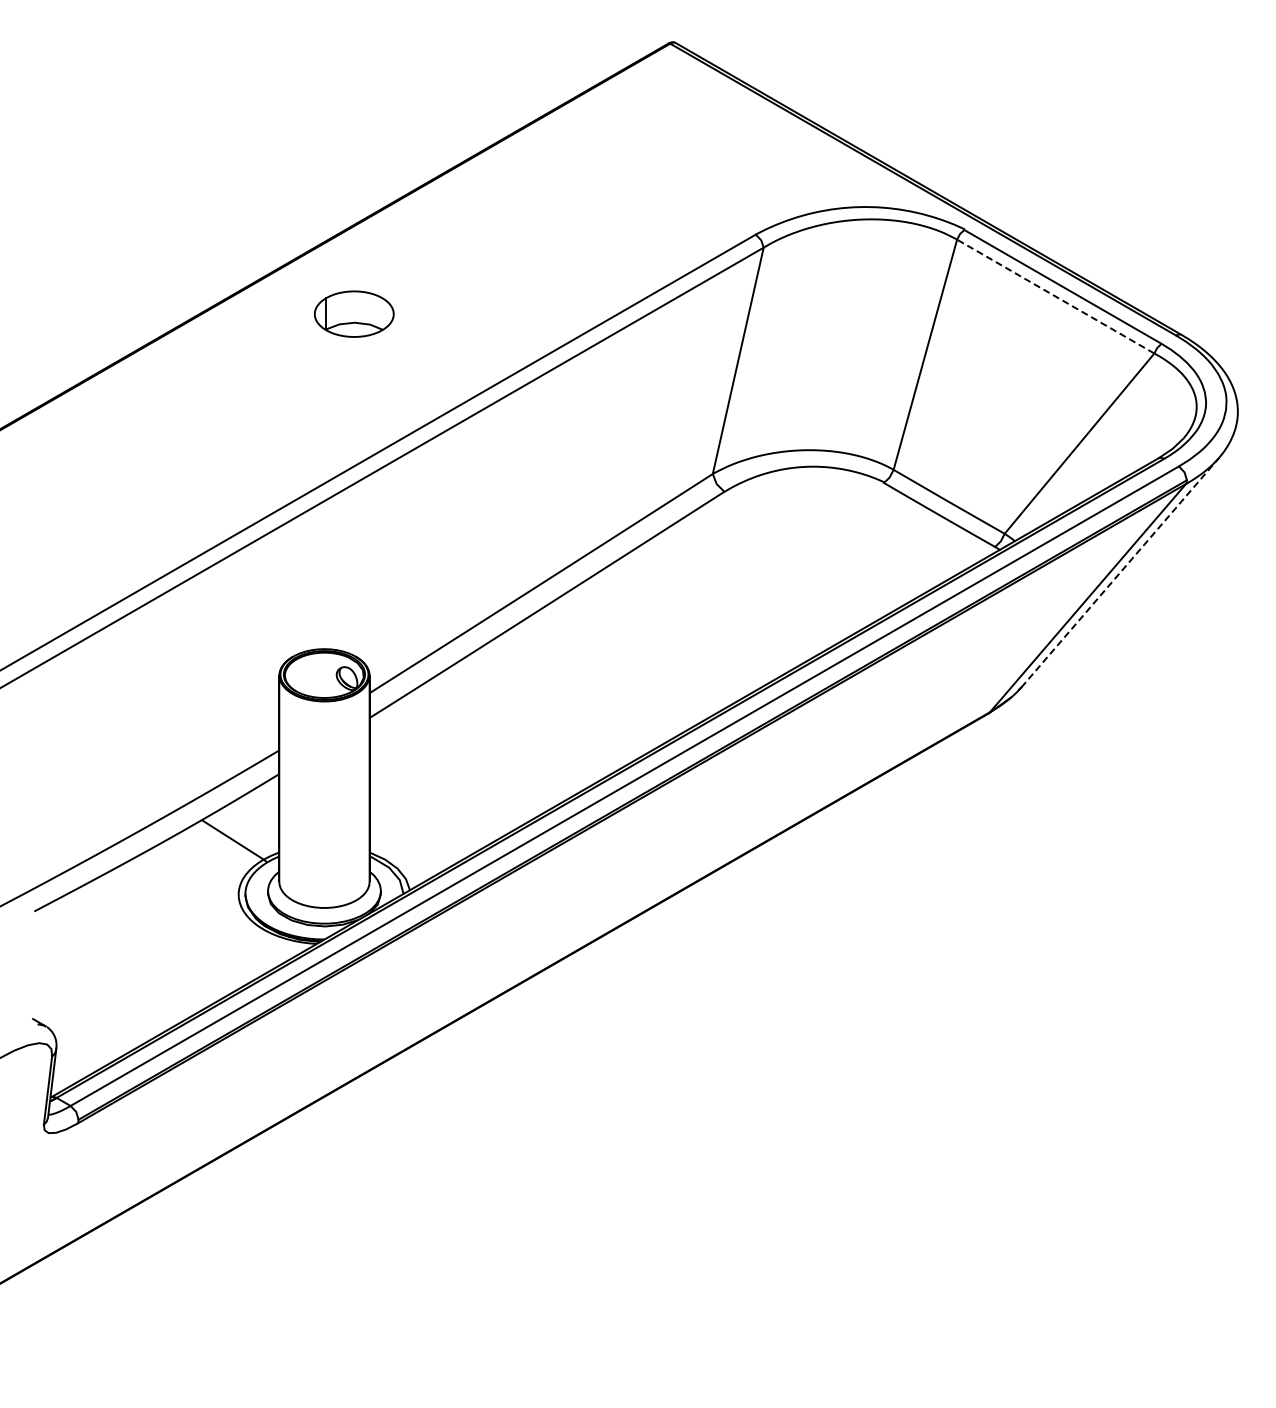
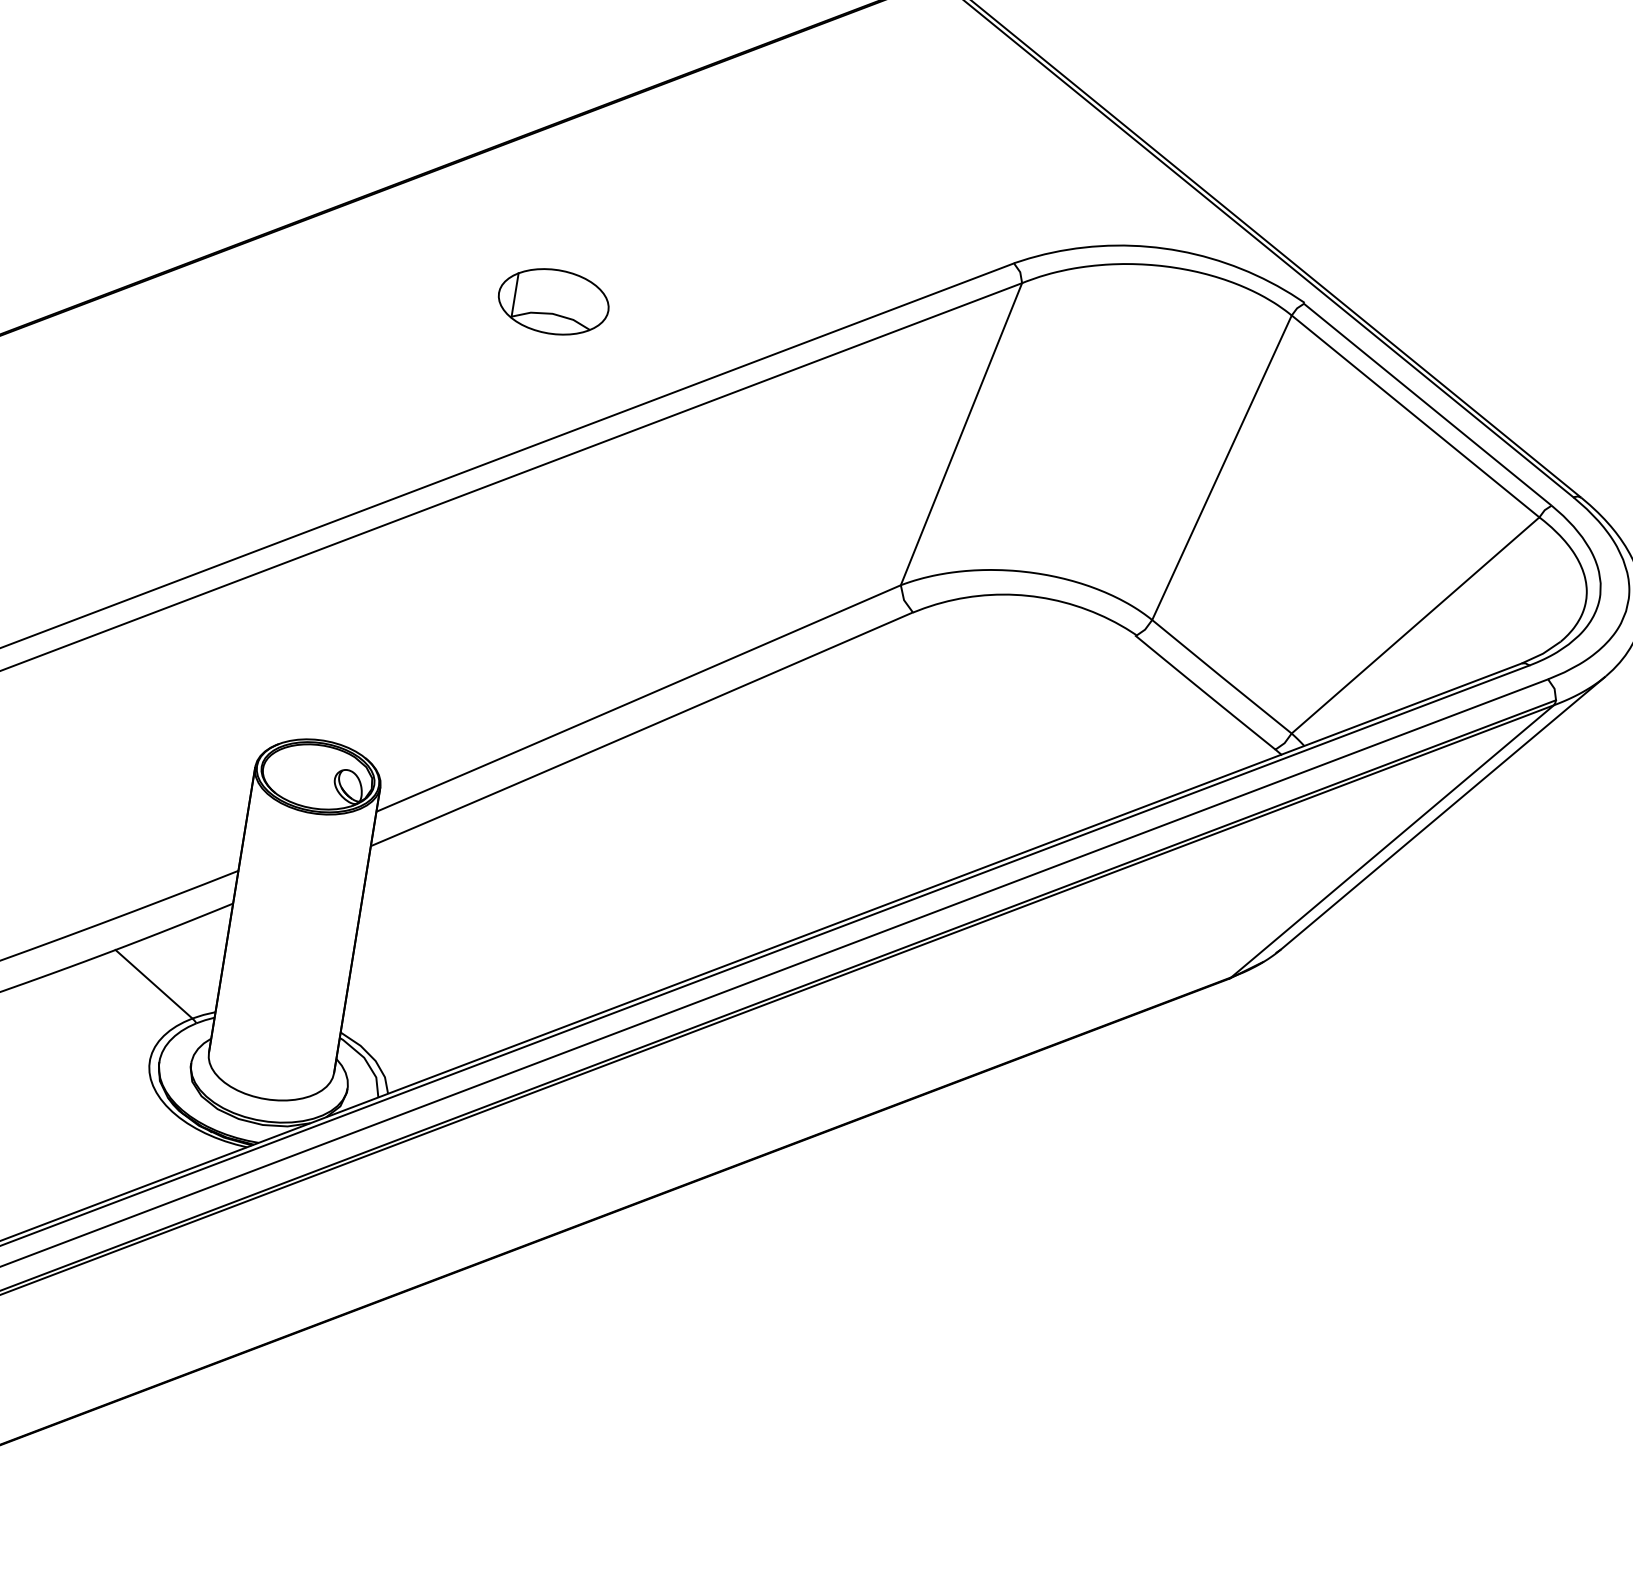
line: (1055, 296) -> (1415, 416), dashed -> solid
part: (353, 313) -> (552, 300), moved
line: (1120, 572) -> (1443, 813), dashed -> solid

